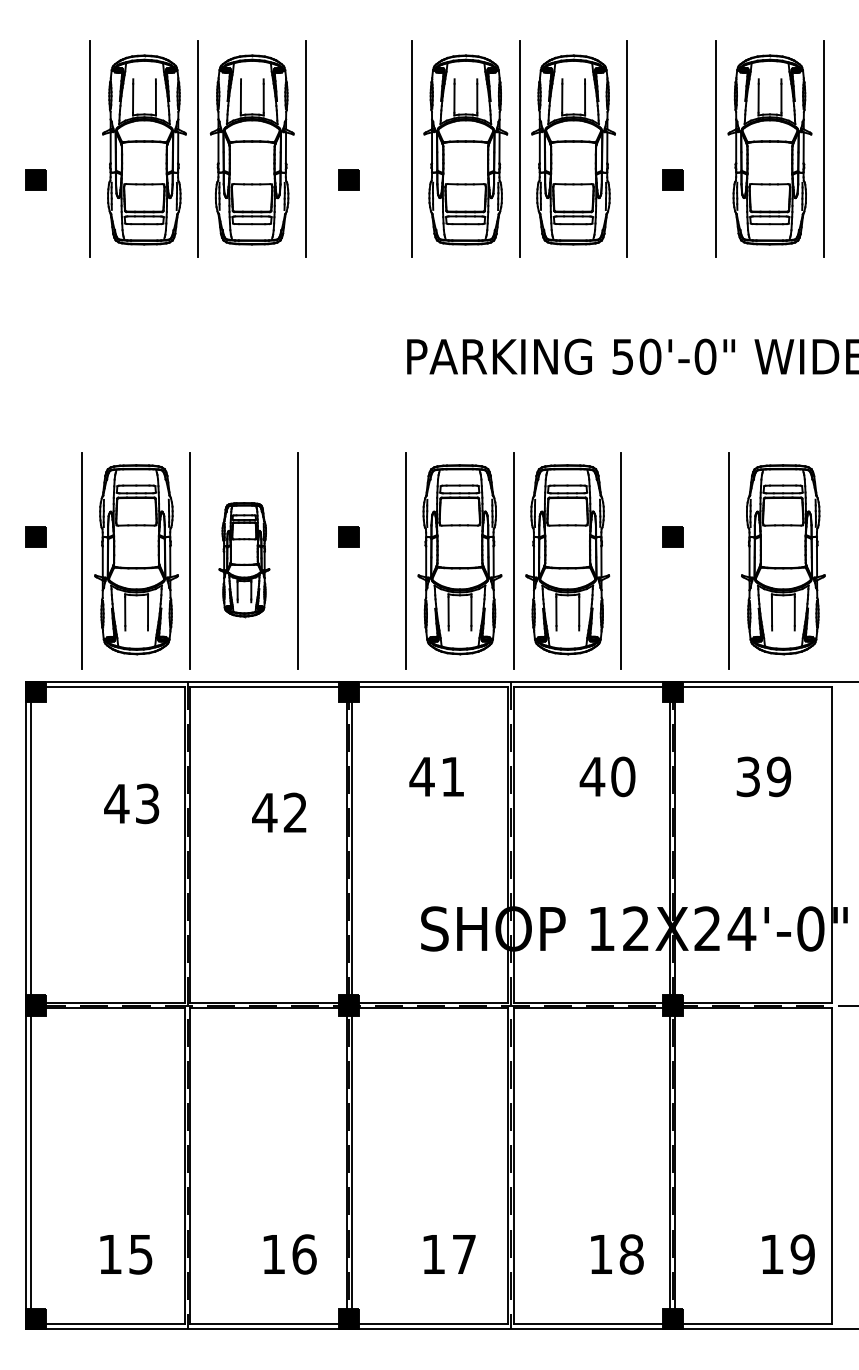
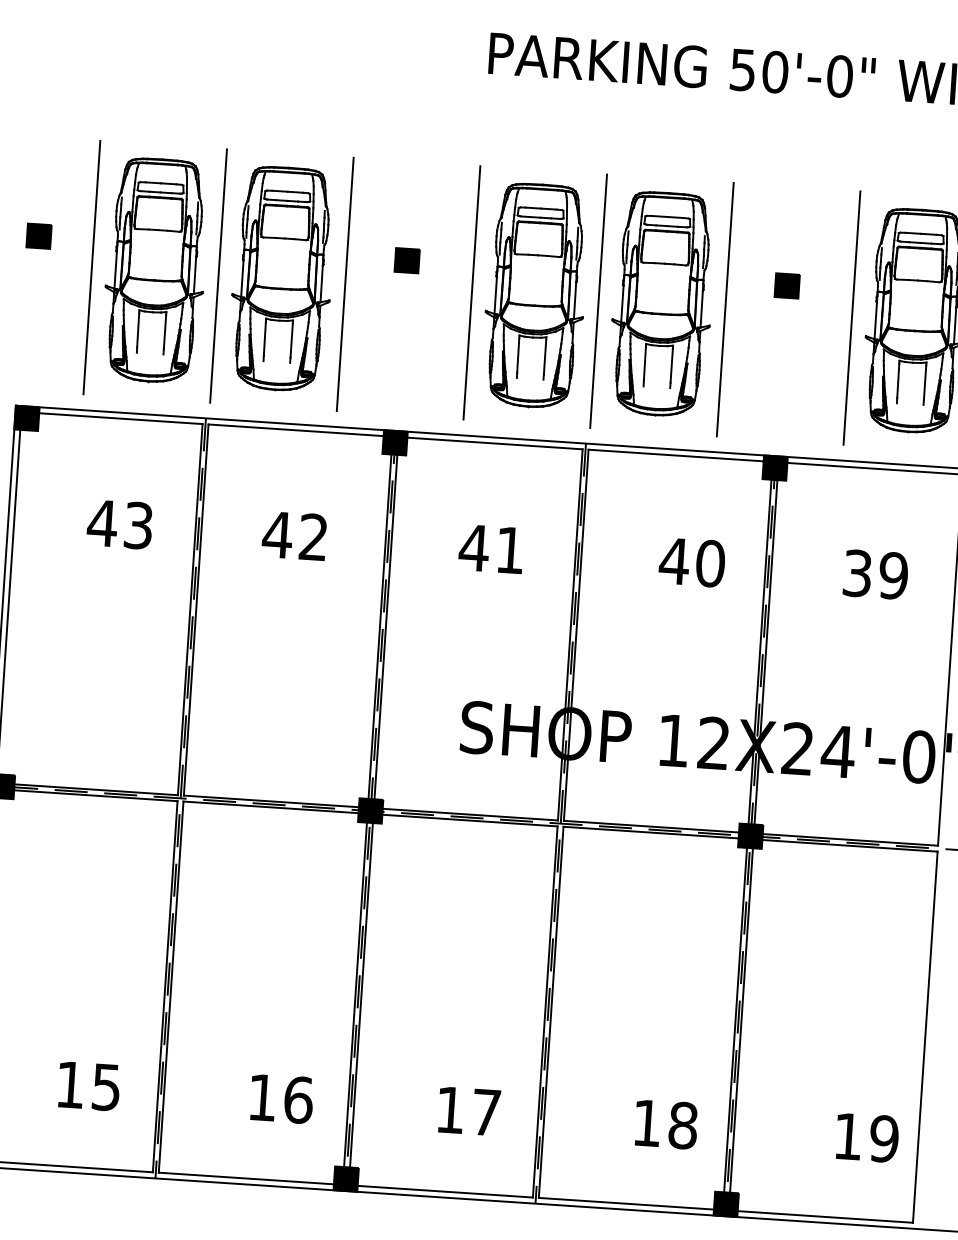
part: (244, 559) -> (282, 278), size x1.67
text: (131, 803) -> (119, 524), moved
text: (279, 812) -> (294, 535), moved

